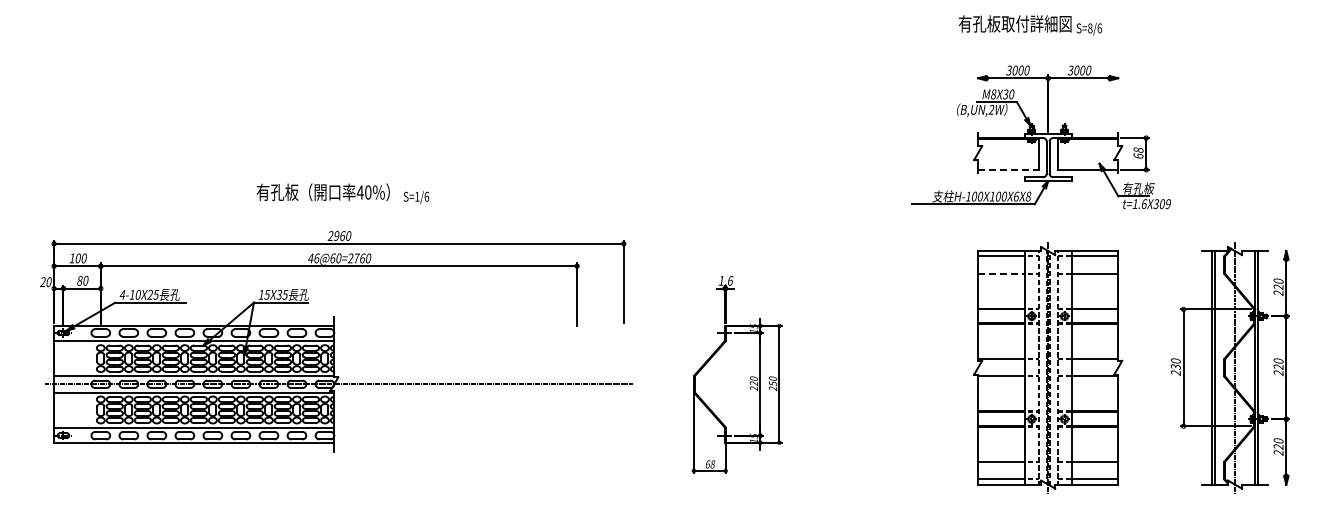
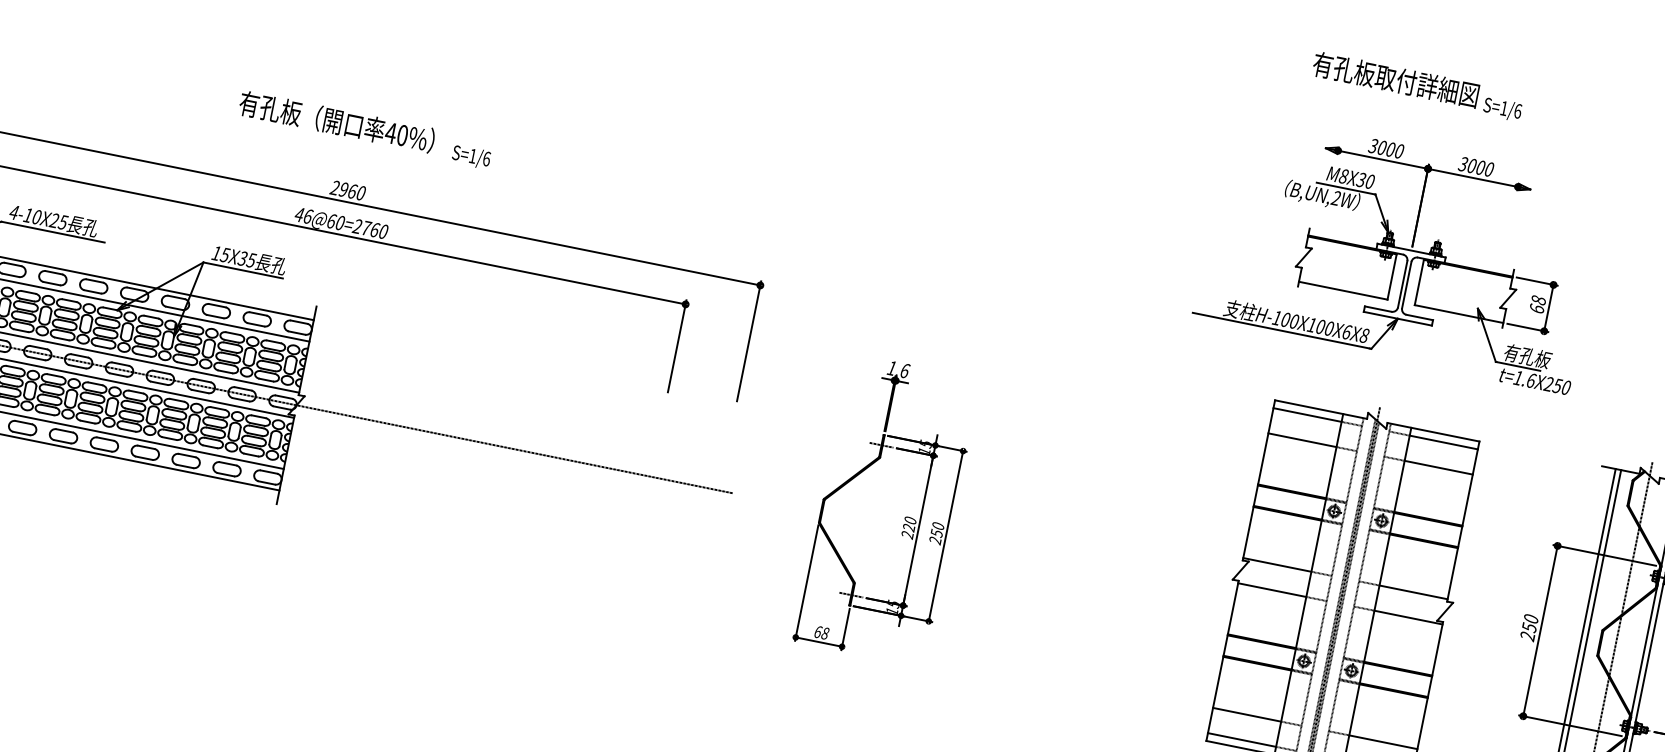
text: (1090, 28) -> (1504, 108), S=8/6 -> S=1/6
line: (1008, 169) -> (1343, 290), dashed -> solid
text: (1161, 204) -> (1556, 386), t=1.6X309 -> t=1.6X250
line: (1001, 273) -> (1302, 439), dashed -> solid
text: (1174, 366) -> (1527, 626), 230 -> 250

